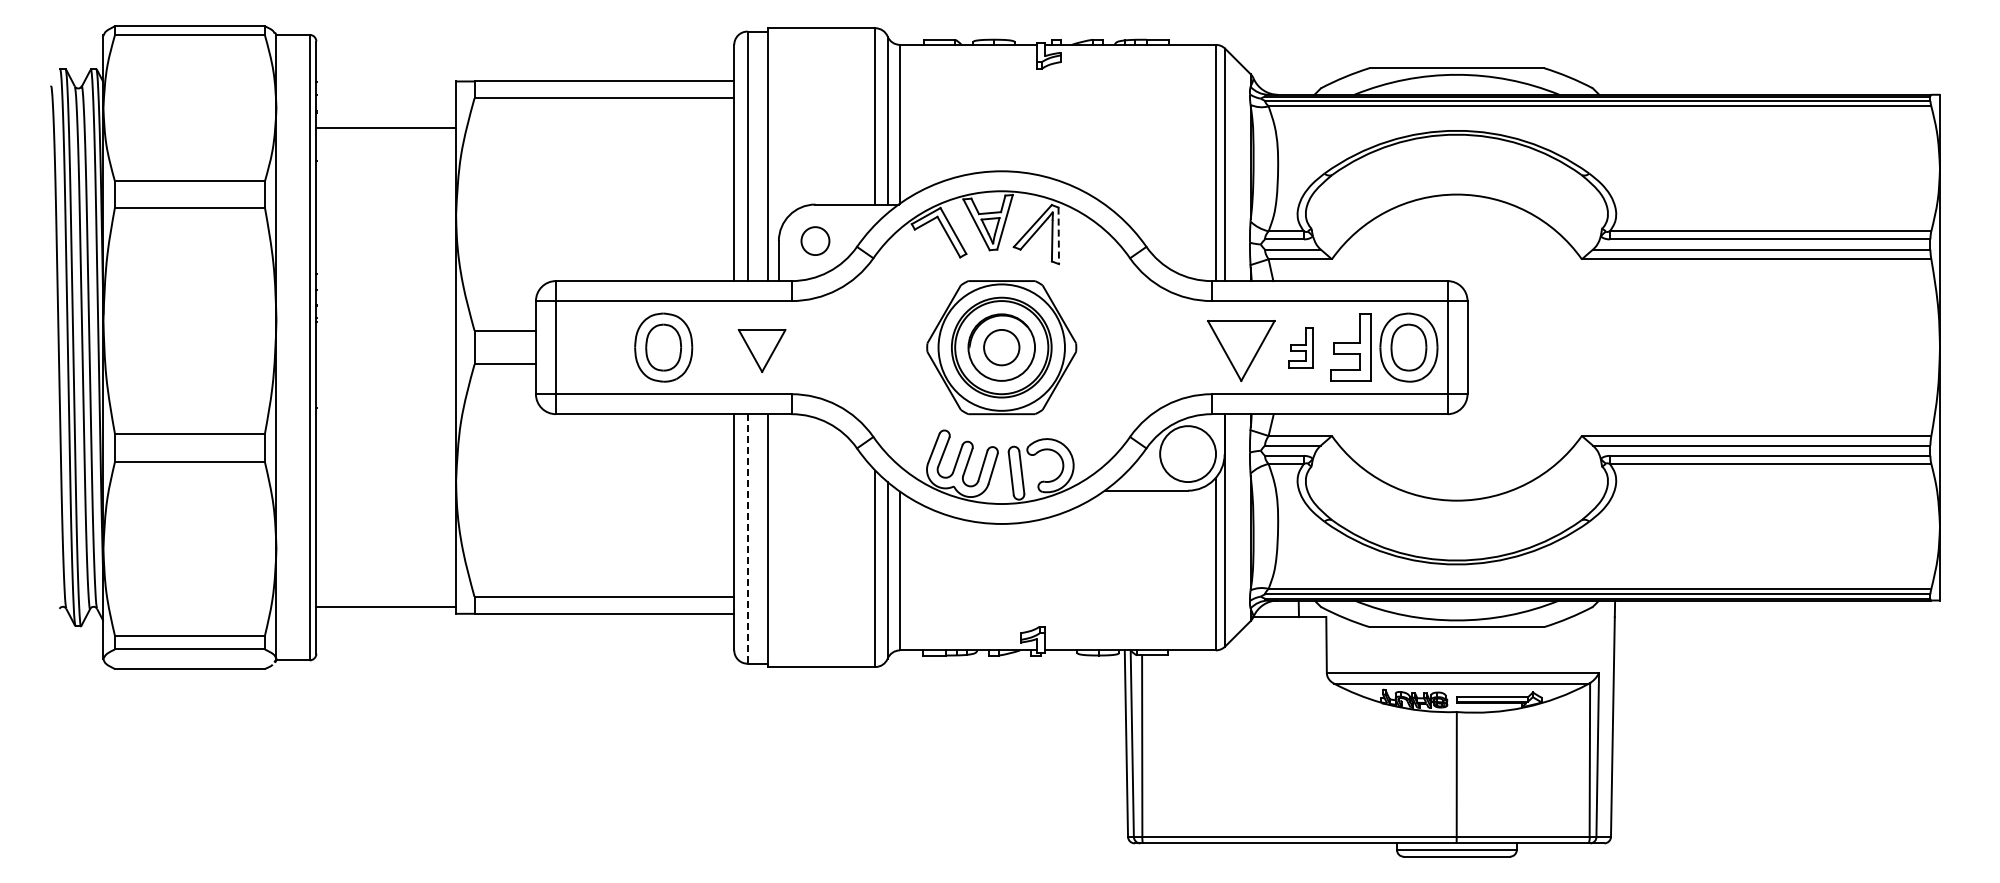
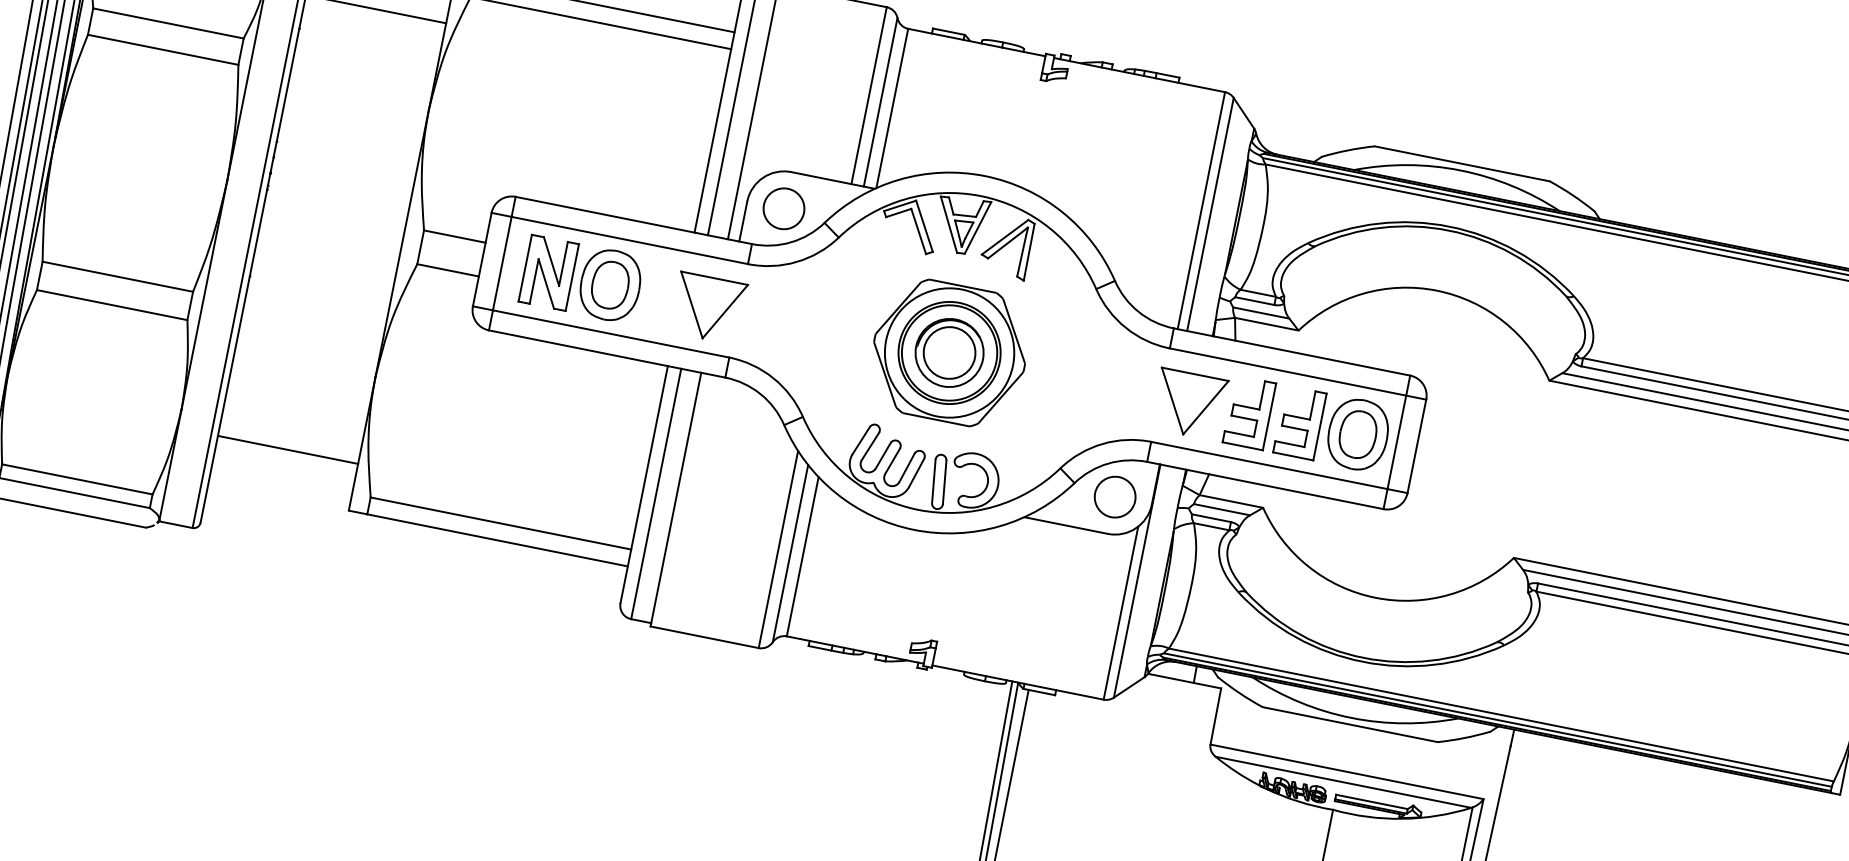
line: (1058, 236) -> (1028, 252), dashed -> solid
circle: (815, 240) -> (784, 208), size x1.43
part: (602, 347) -> (549, 272), added
circle: (1001, 347) -> (949, 352), size x1.43
part: (1300, 347) -> (1249, 412), size x1.67
part: (761, 350) -> (707, 307), size x1.43
circle: (1188, 454) -> (1115, 497), size x0.71
line: (747, 538) -> (656, 493), dashed -> solid
line: (386, 607) -> (288, 450), moved

